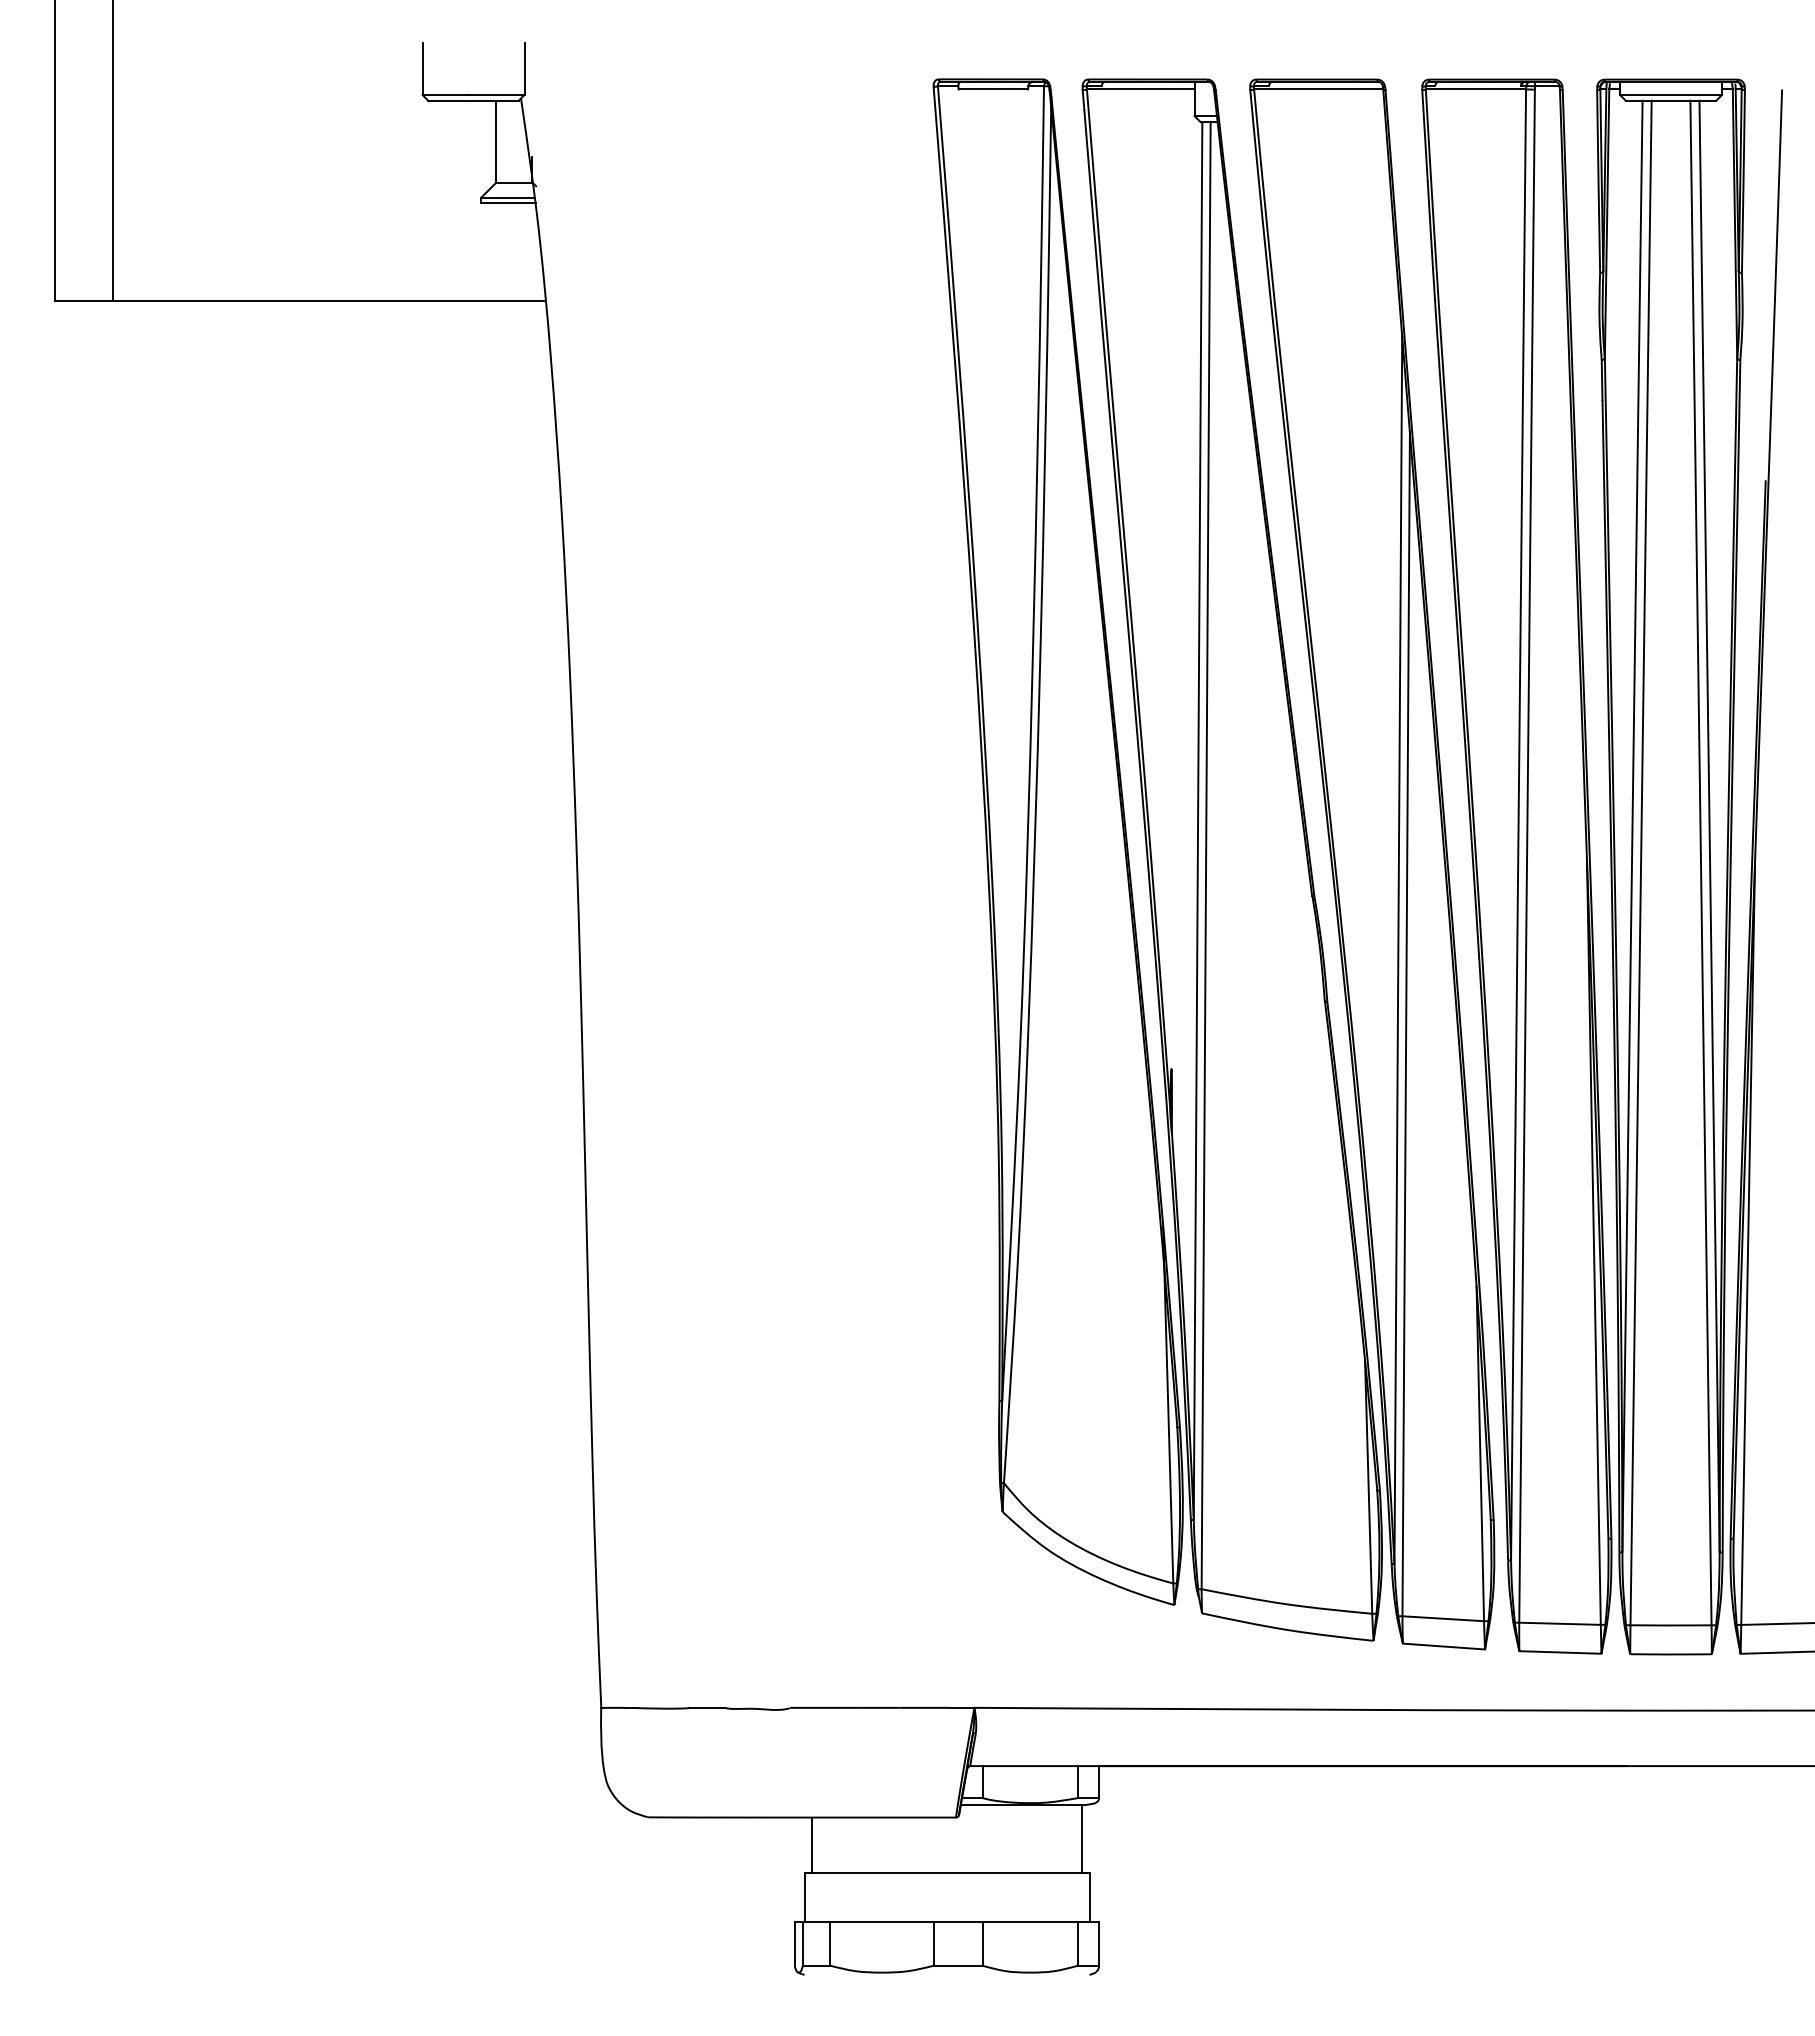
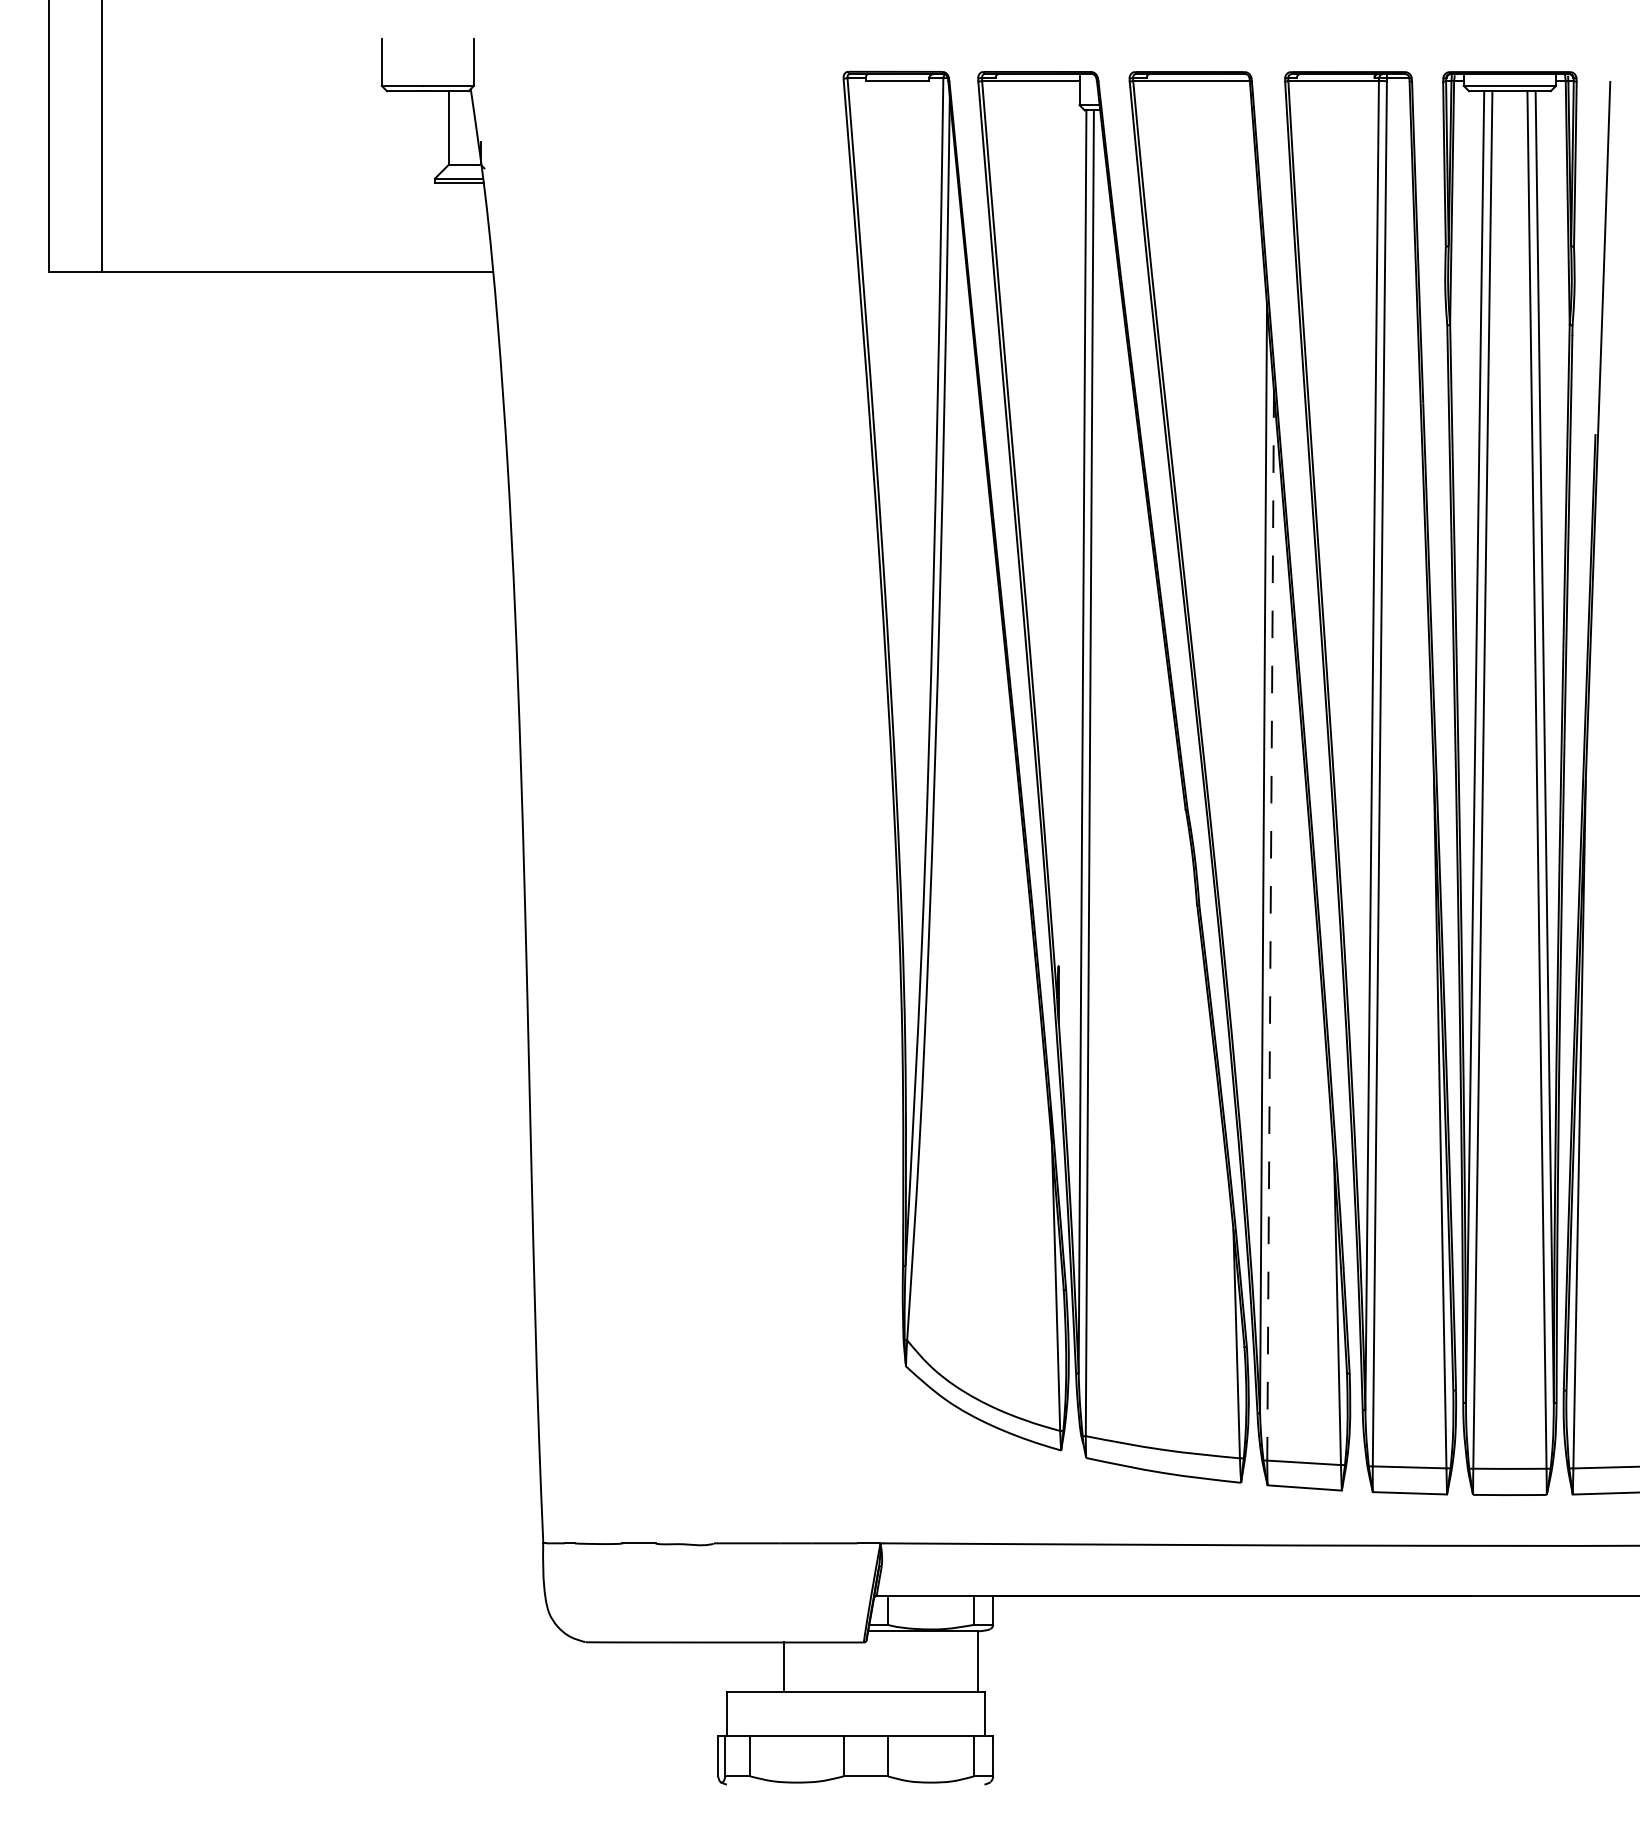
line: (1406, 1024) -> (1270, 925), solid -> dashed
line: (812, 1844) -> (784, 1666), moved

